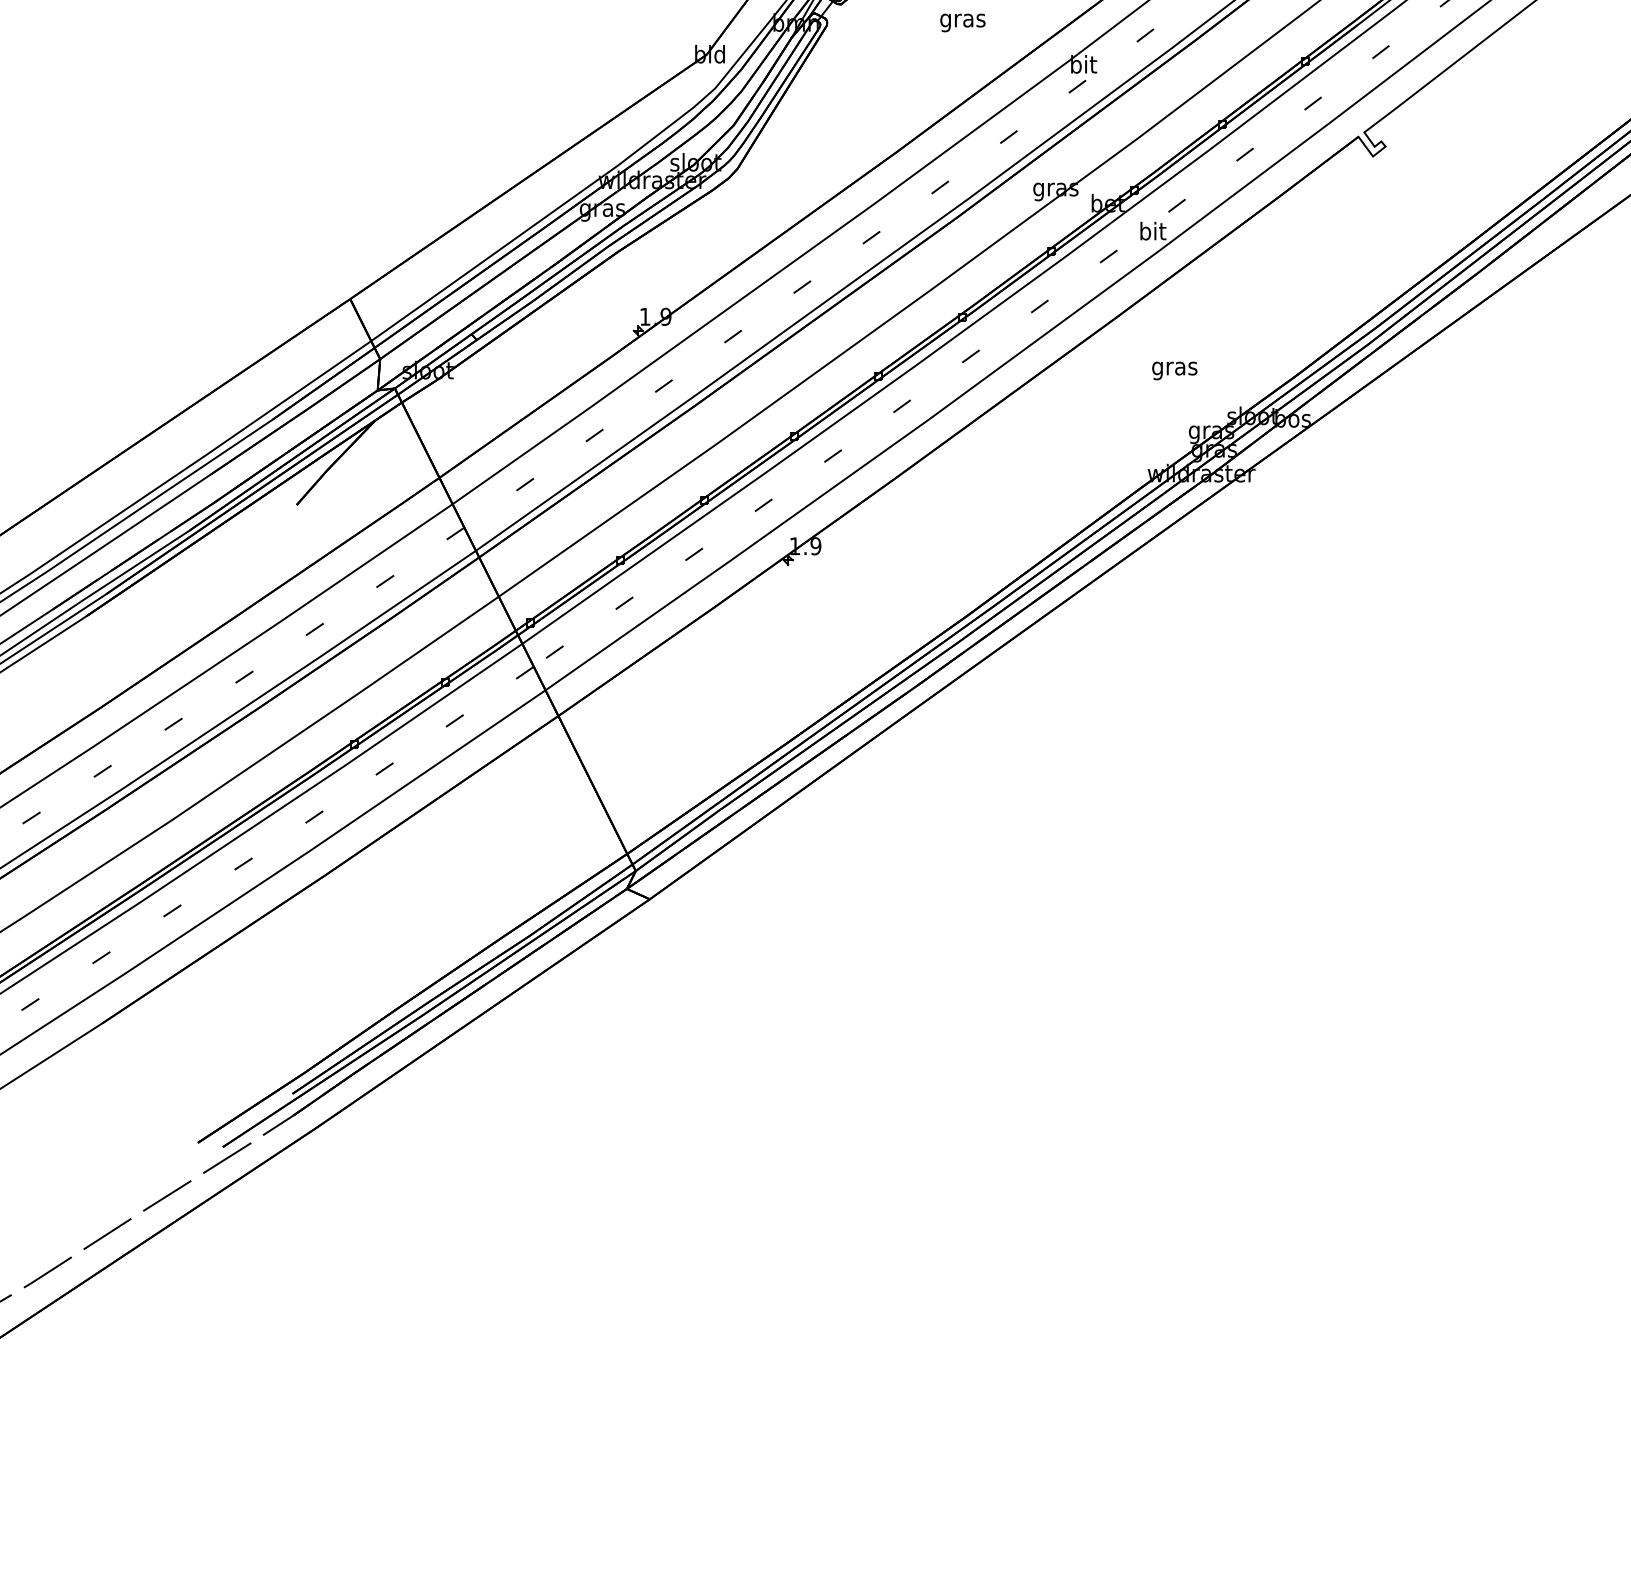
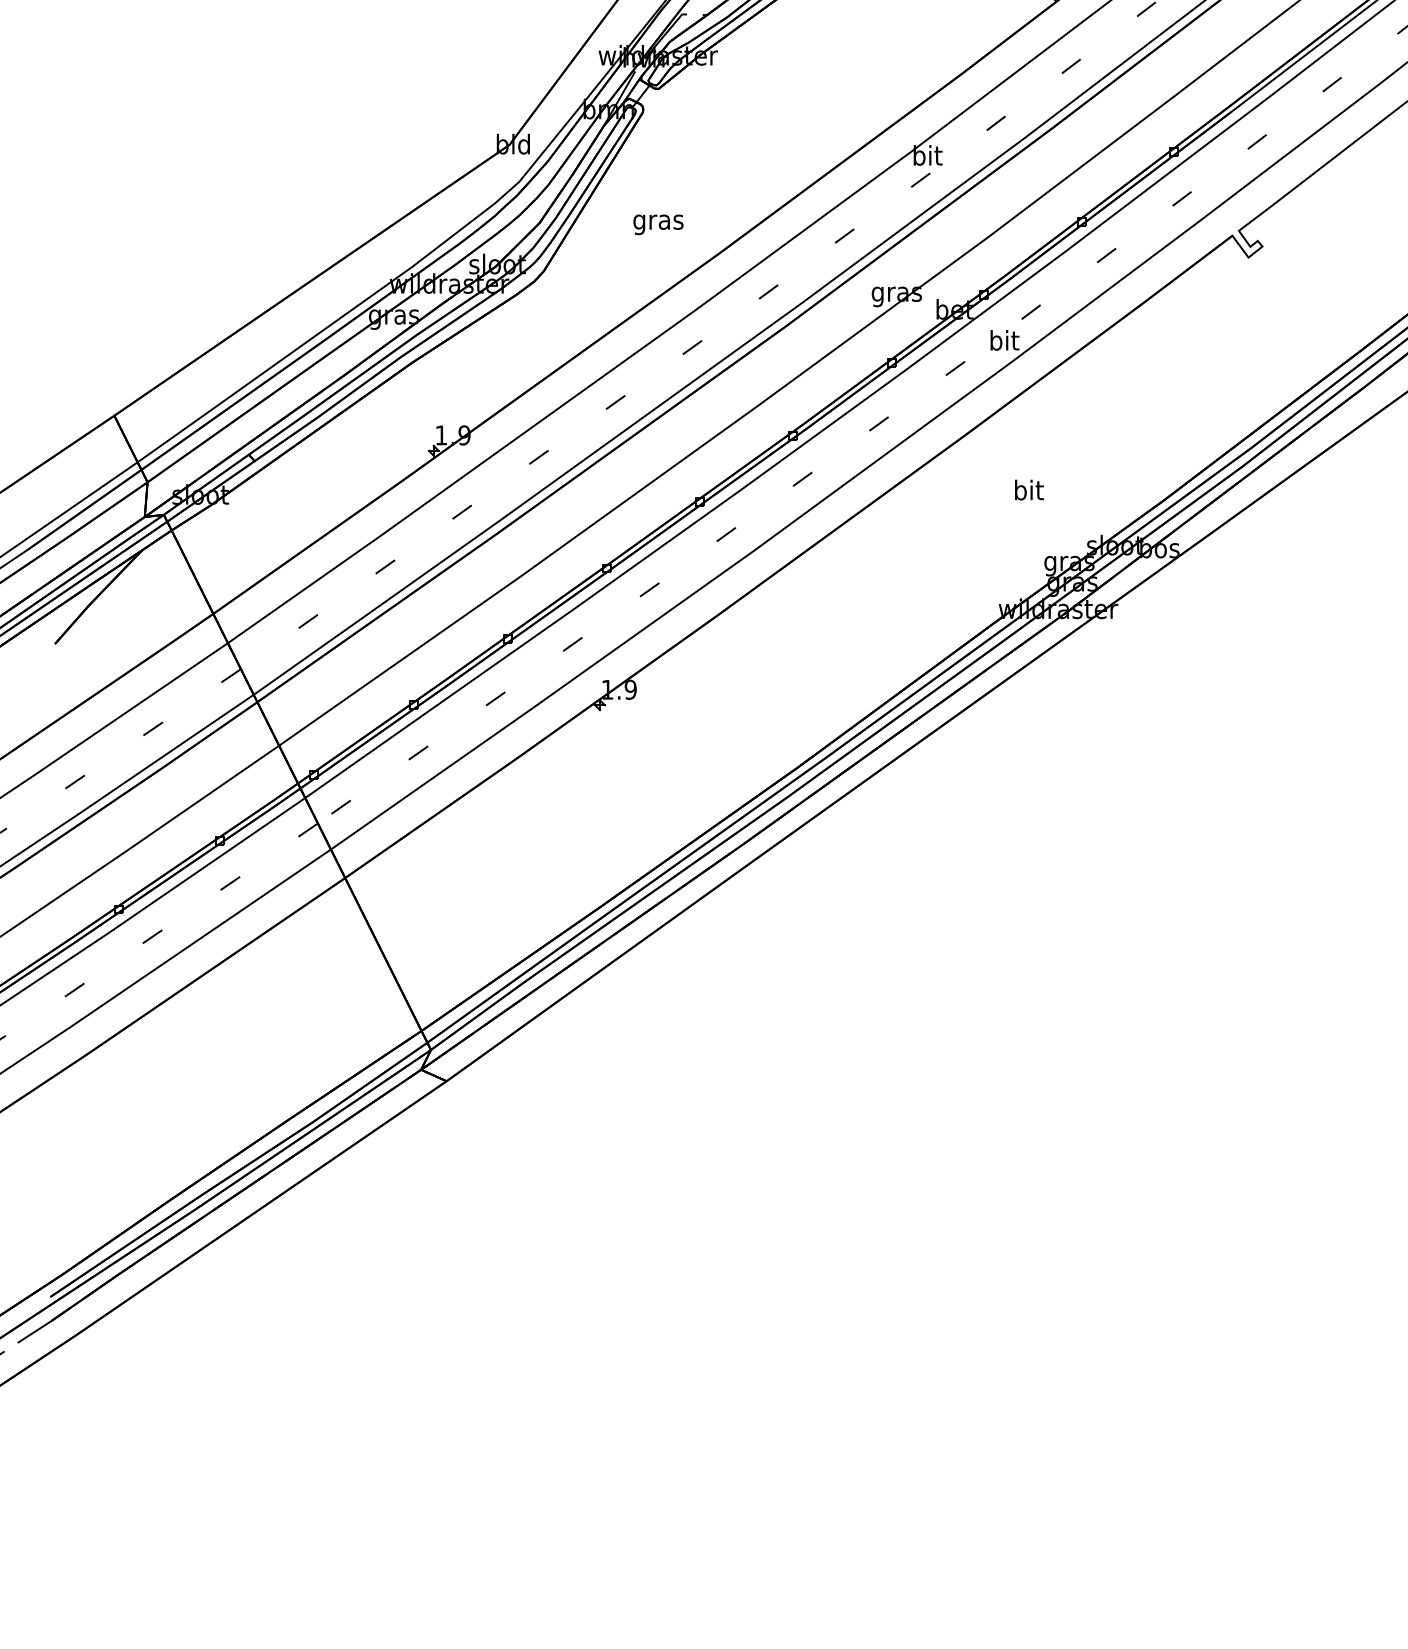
text: (962, 22) -> (658, 224), moved
text: (1174, 368) -> (1028, 492), gras -> bit

